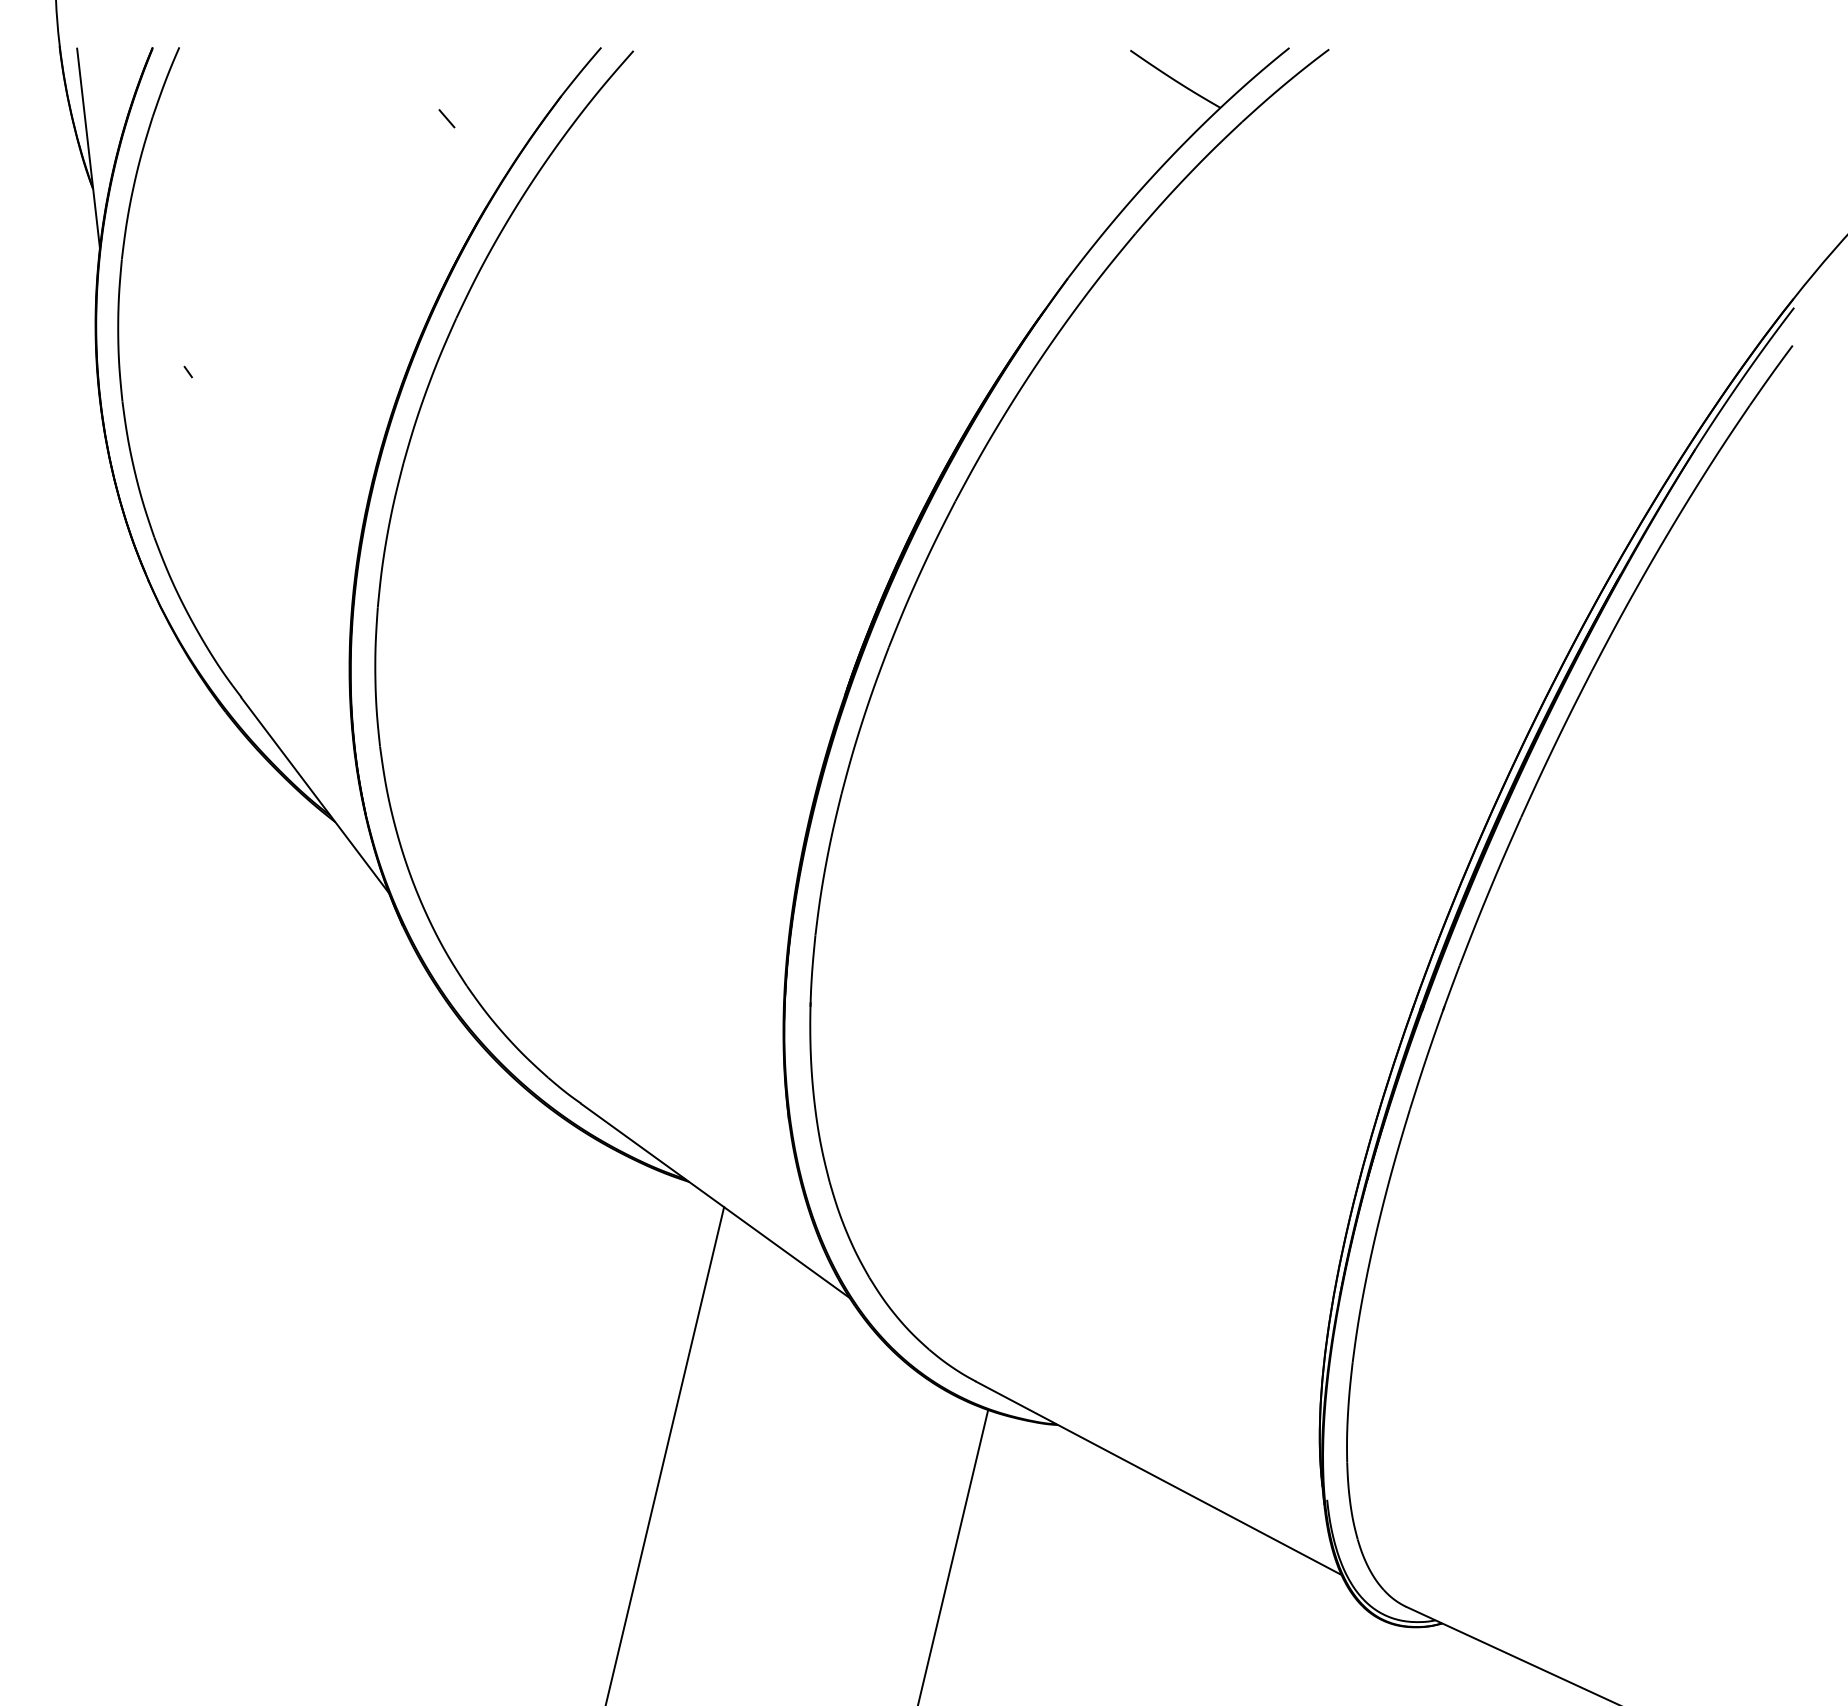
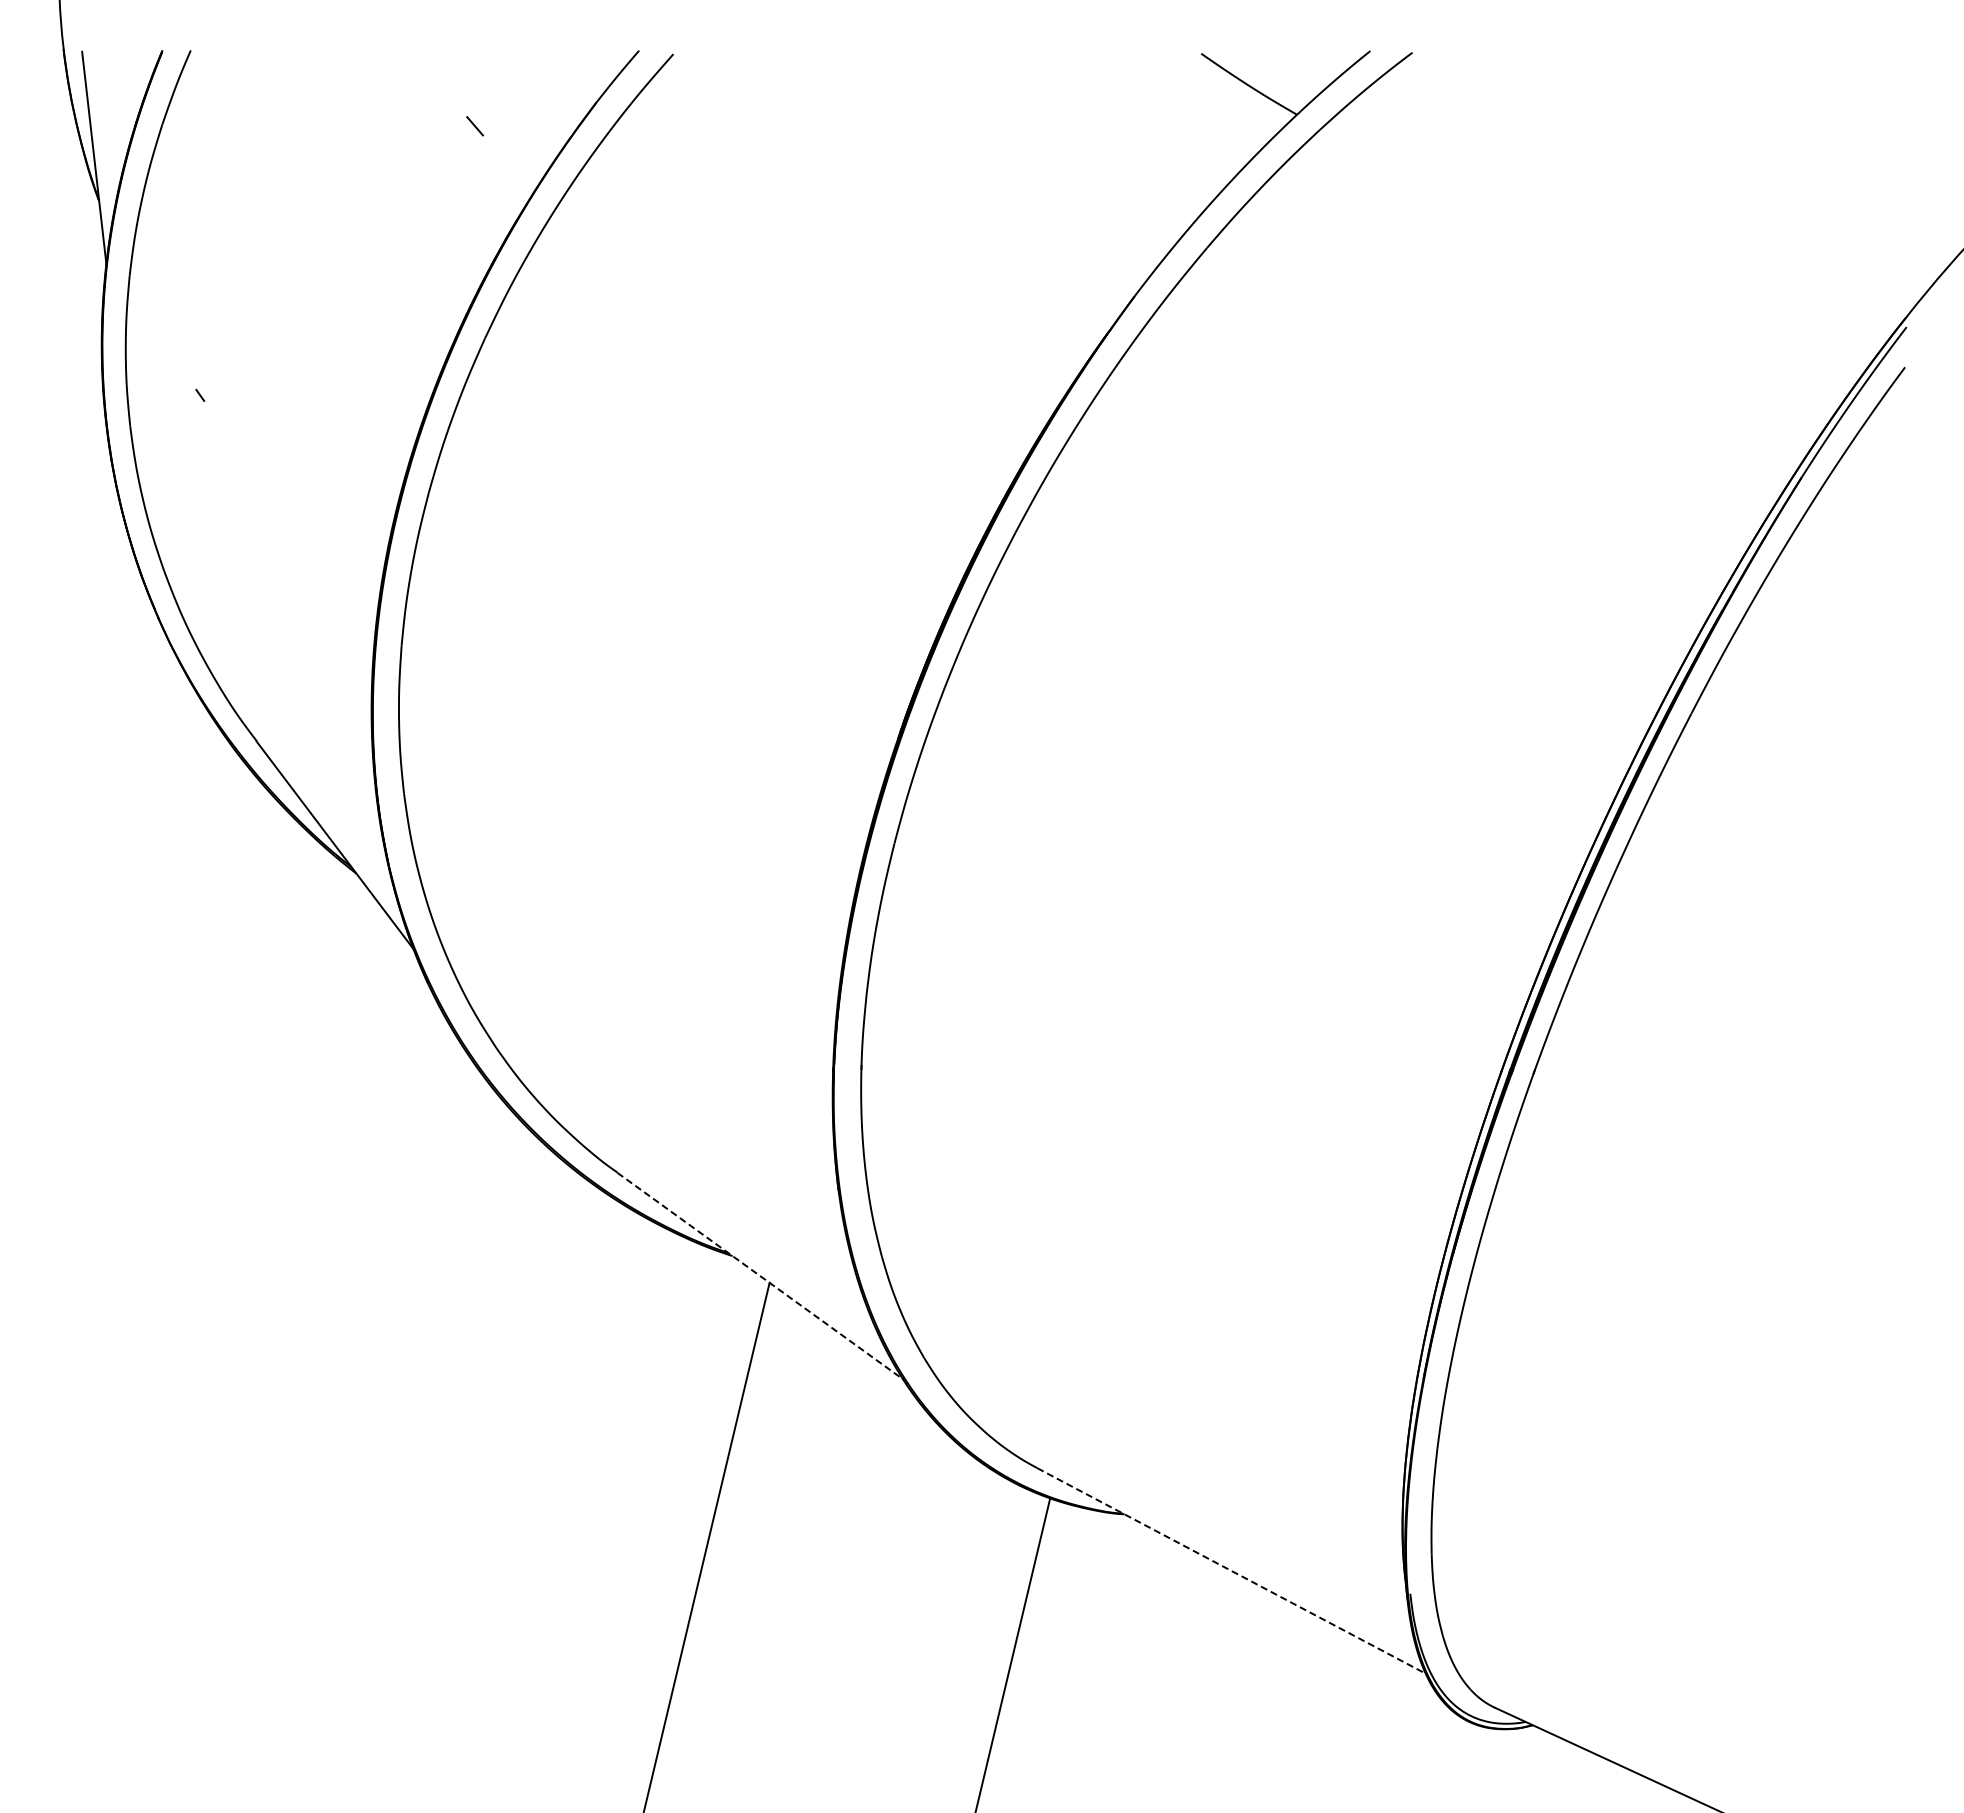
line: (715, 1201) -> (760, 1276), solid -> dashed
line: (1158, 1477) -> (1231, 1570), solid -> dashed

